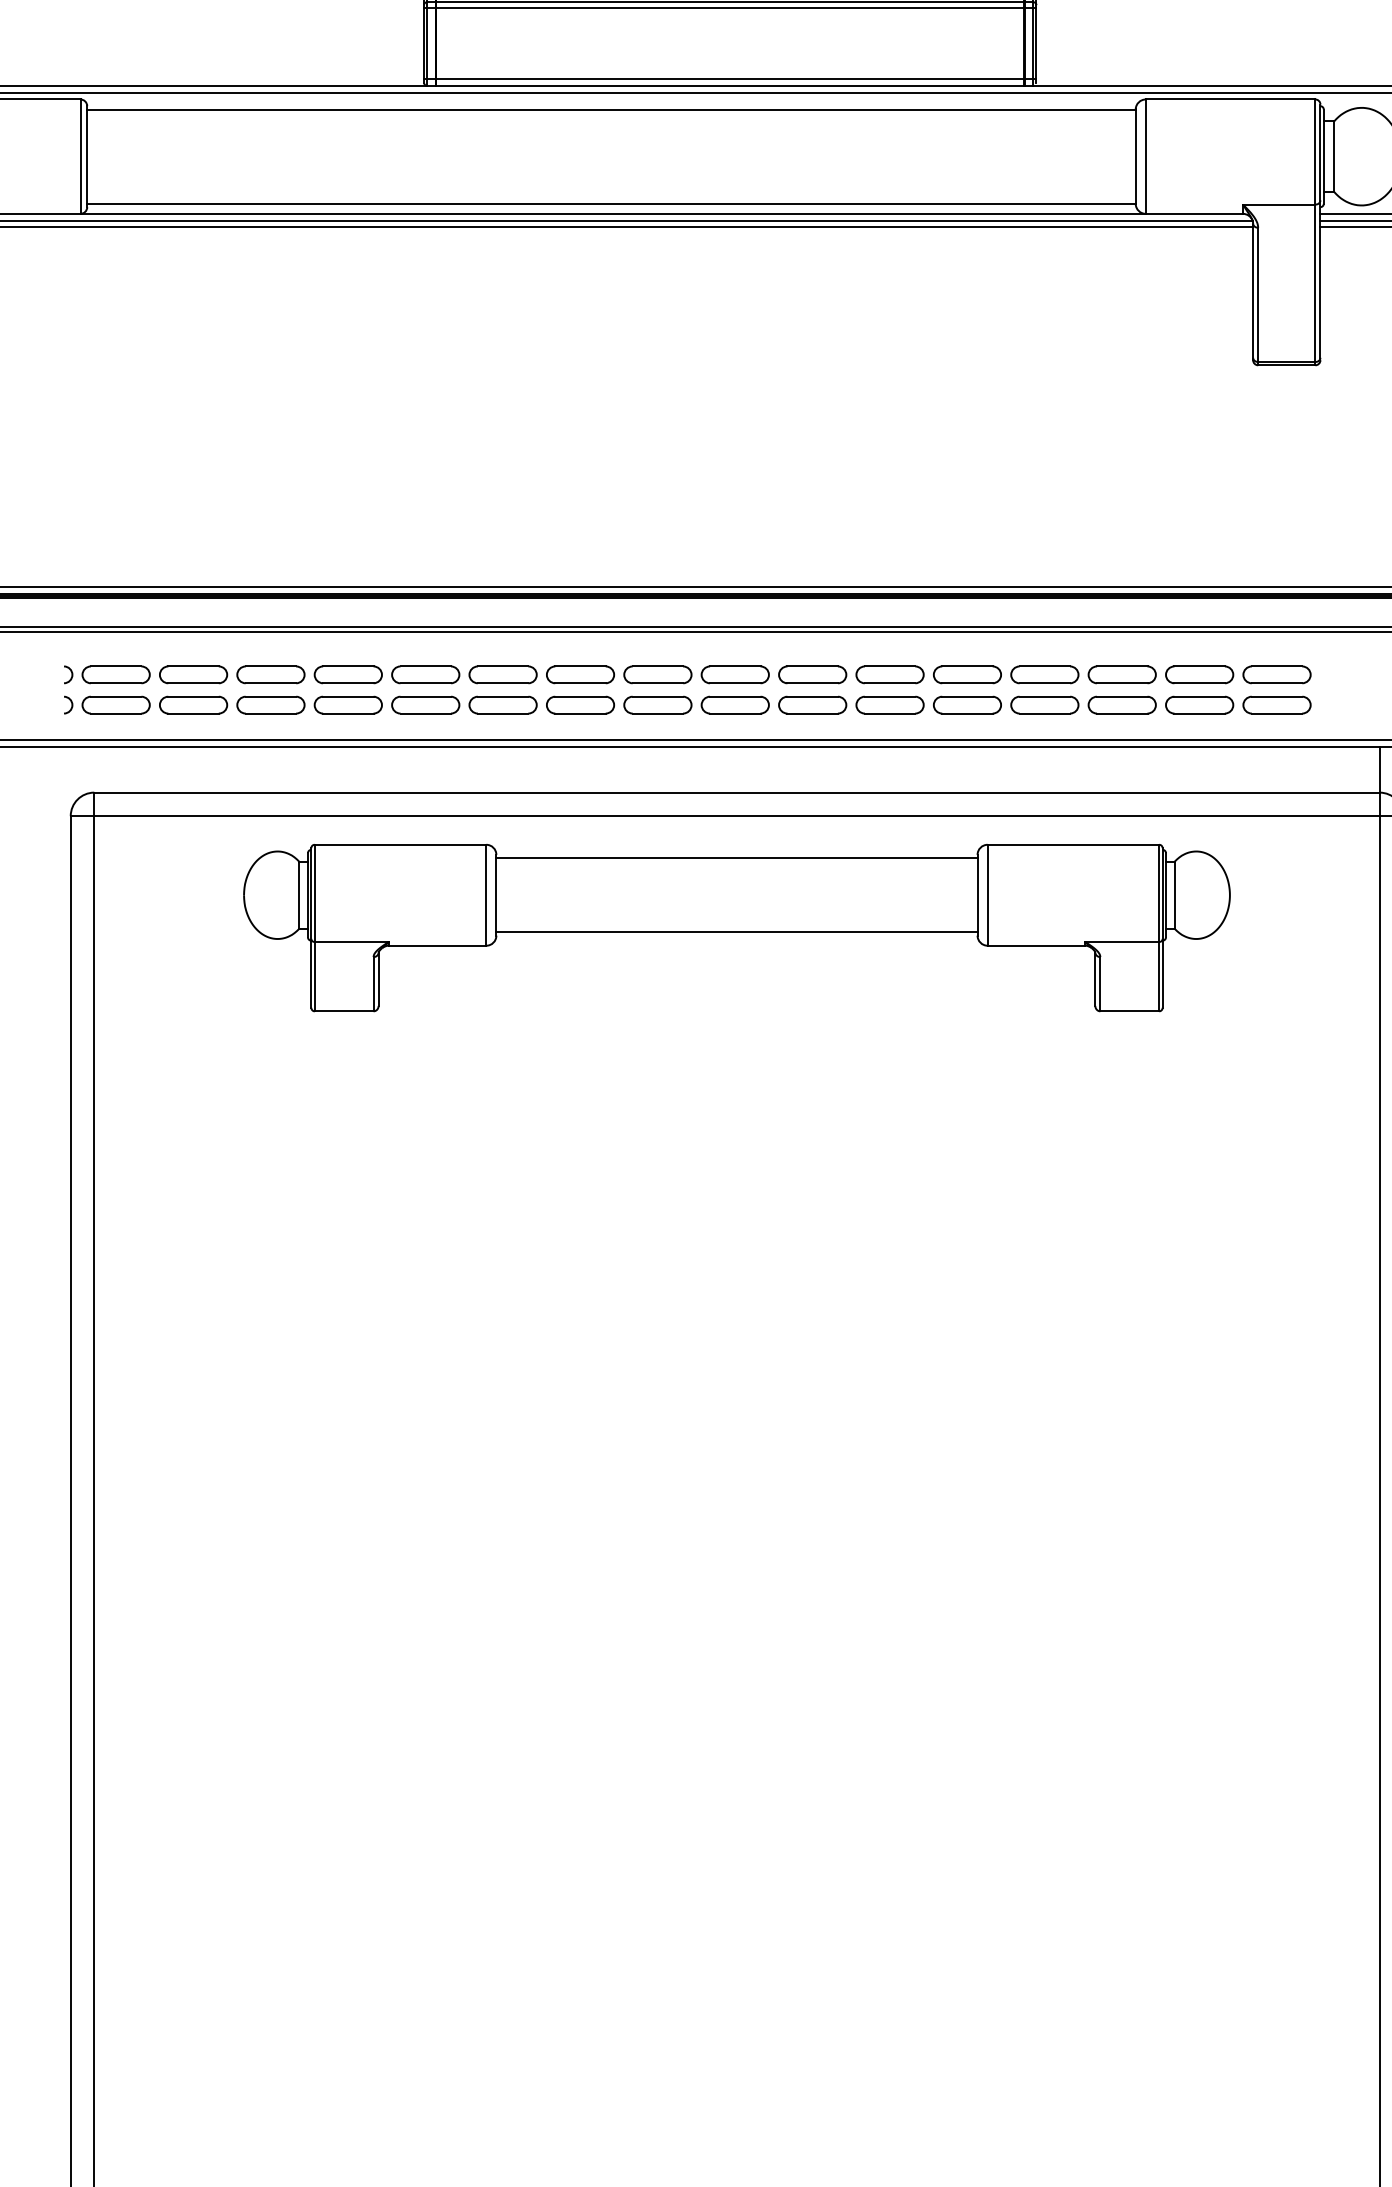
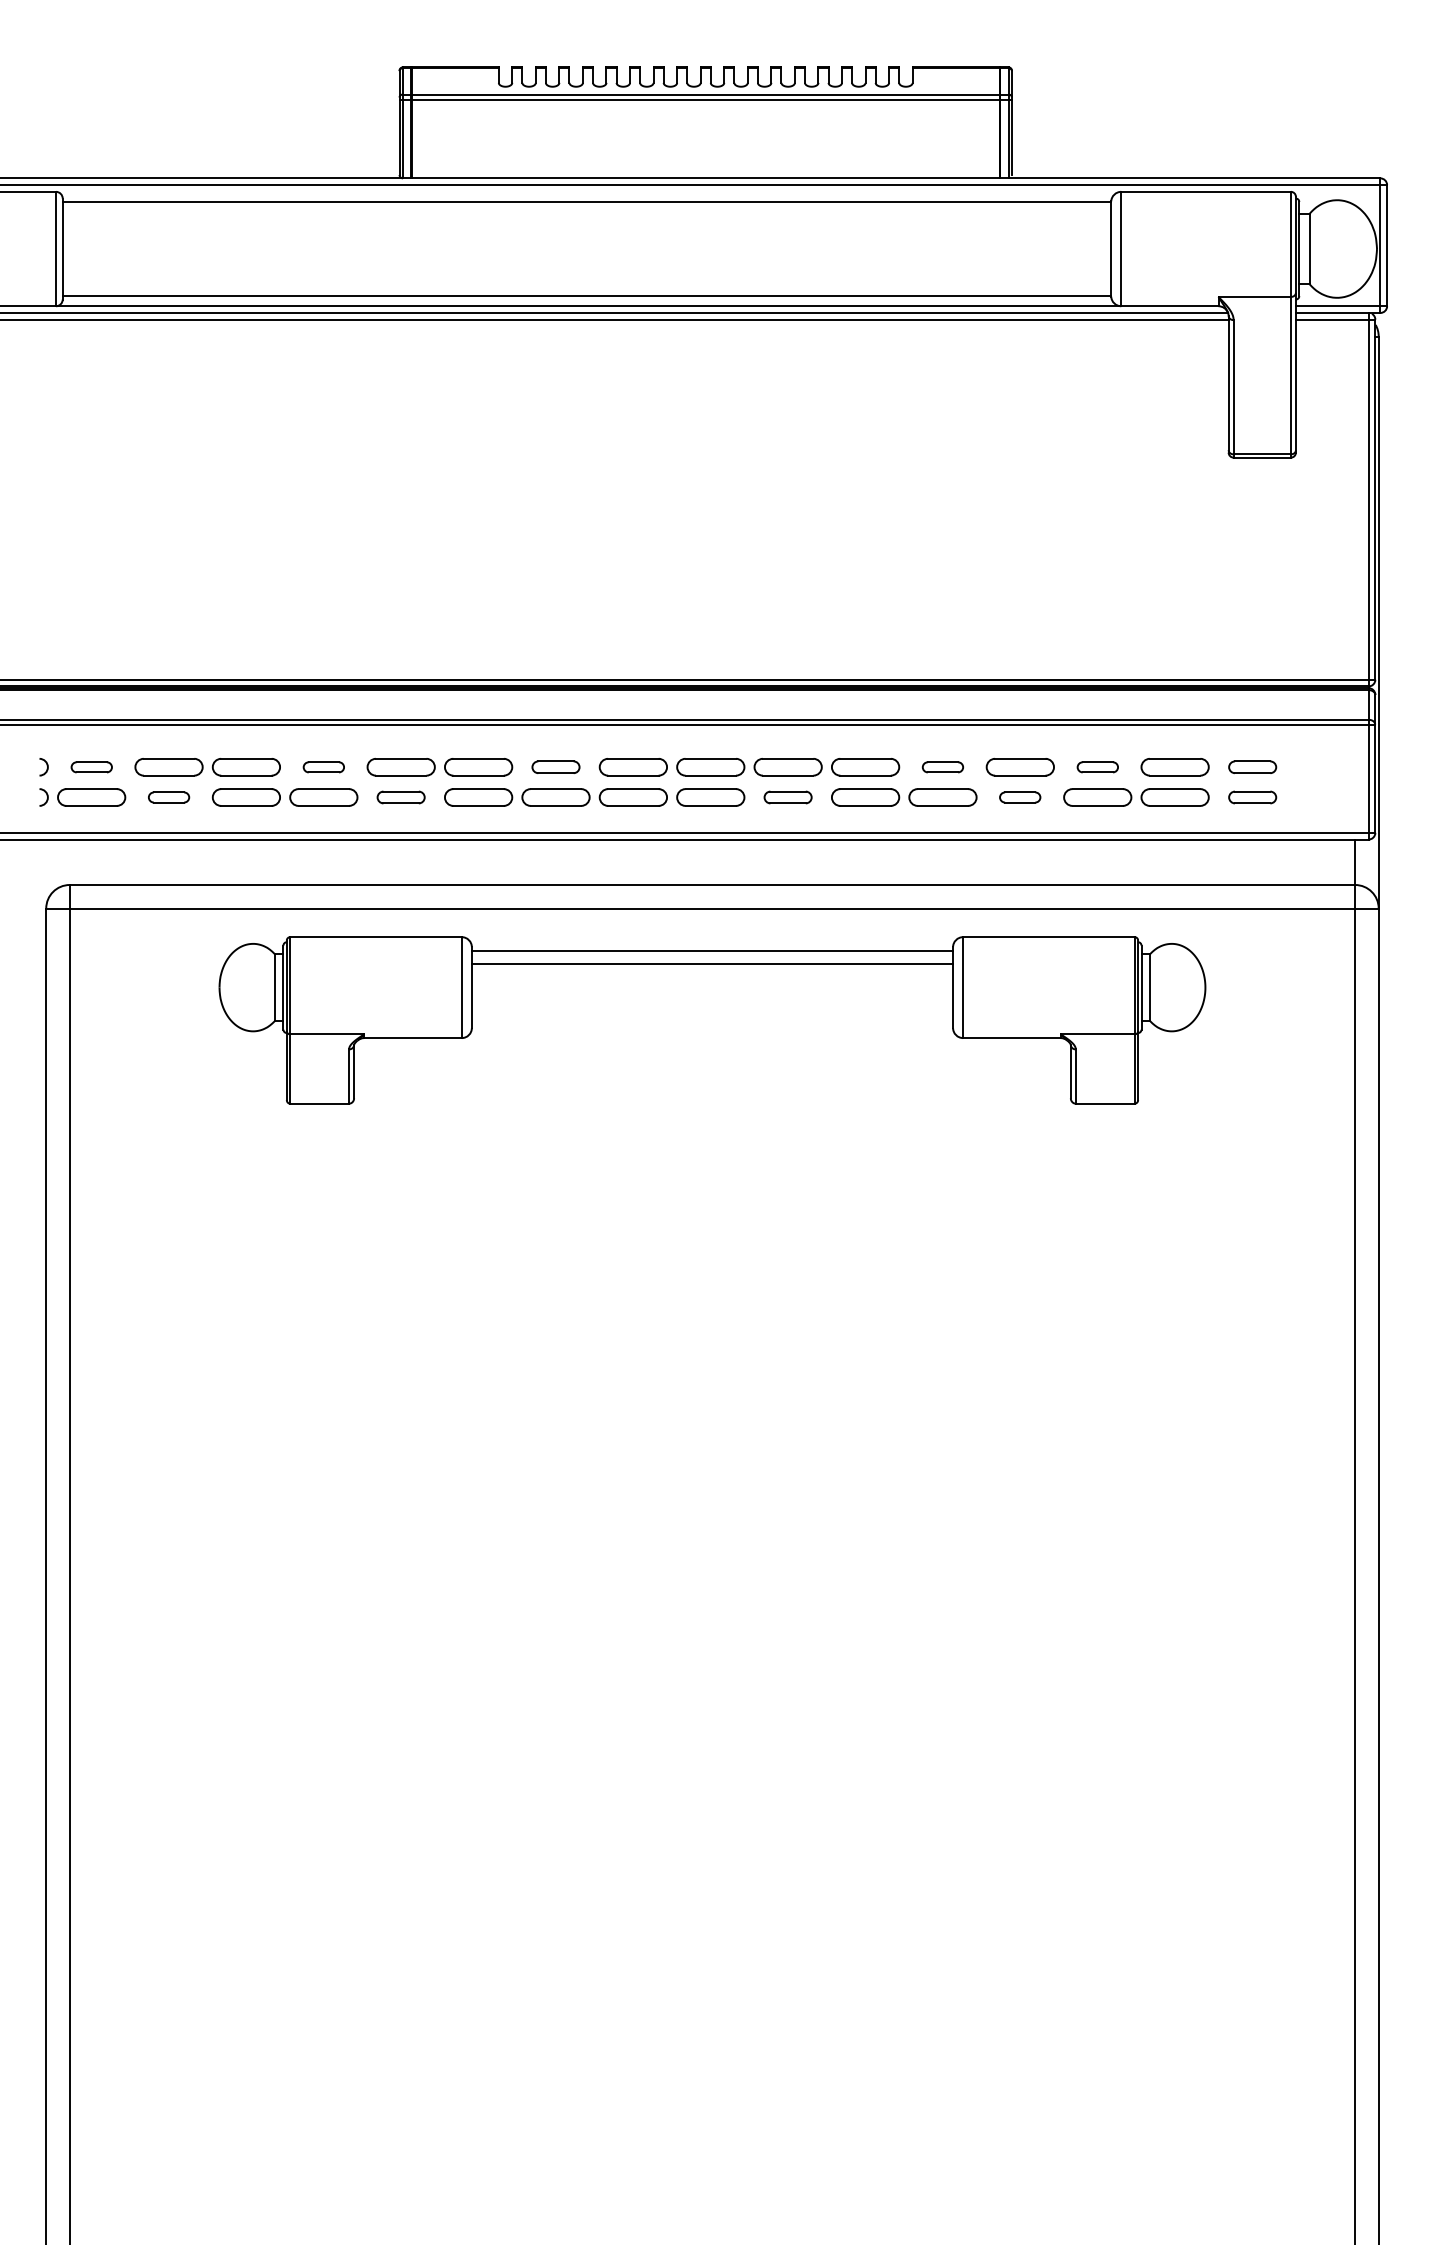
line: (730, 79) -> (705, 171), removed
part: (116, 675) -> (91, 767), size x0.6
part: (348, 675) -> (323, 767), size x0.6
part: (580, 675) -> (555, 767), size x0.7
part: (967, 675) -> (942, 767), size x0.6
part: (1122, 675) -> (1097, 767), size x0.6
part: (1277, 675) -> (1252, 767), size x0.7
part: (193, 705) -> (168, 797), size x0.6
part: (425, 705) -> (400, 797), size x0.7
part: (812, 705) -> (787, 797), size x0.7
part: (1044, 705) -> (1019, 797), size x0.6
part: (1277, 705) -> (1252, 797), size x0.7
line: (737, 932) -> (712, 963), moved

